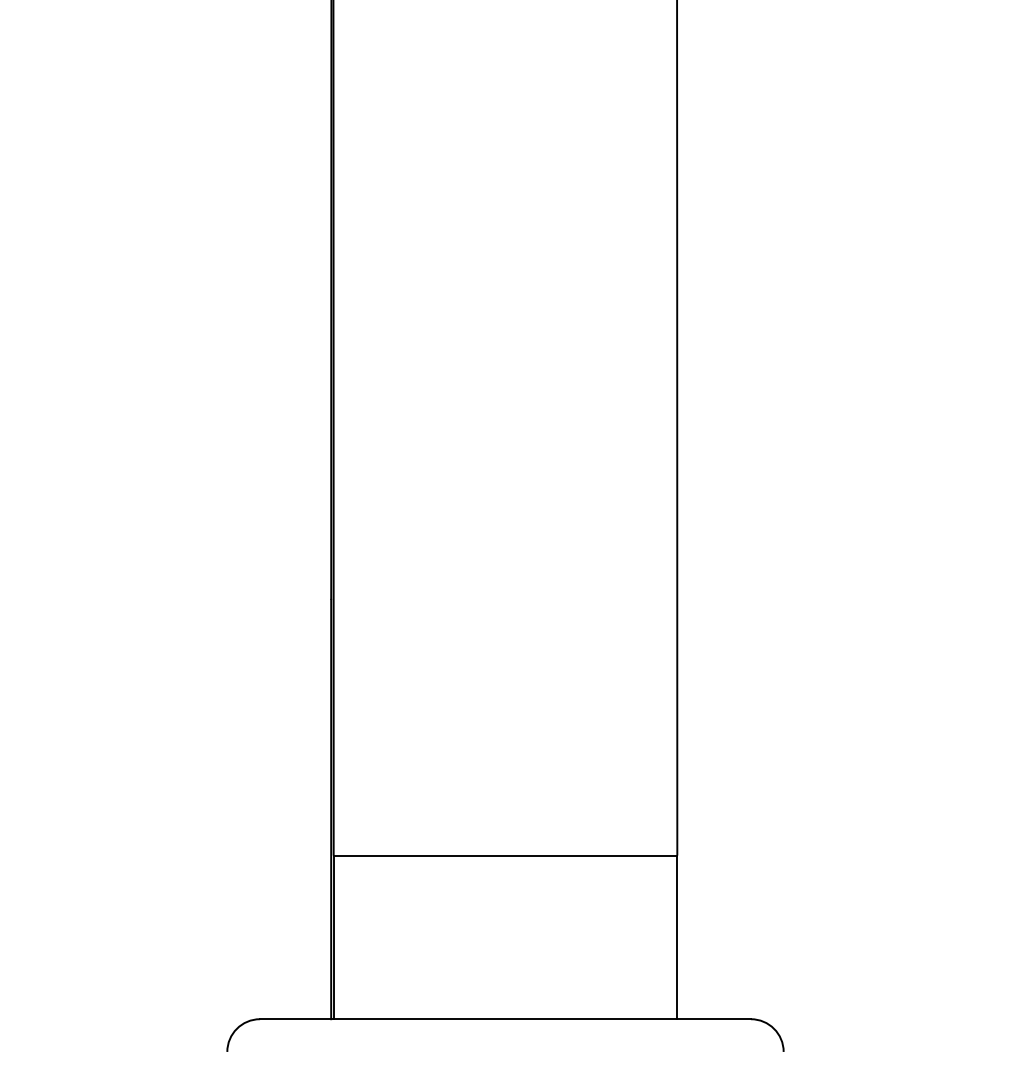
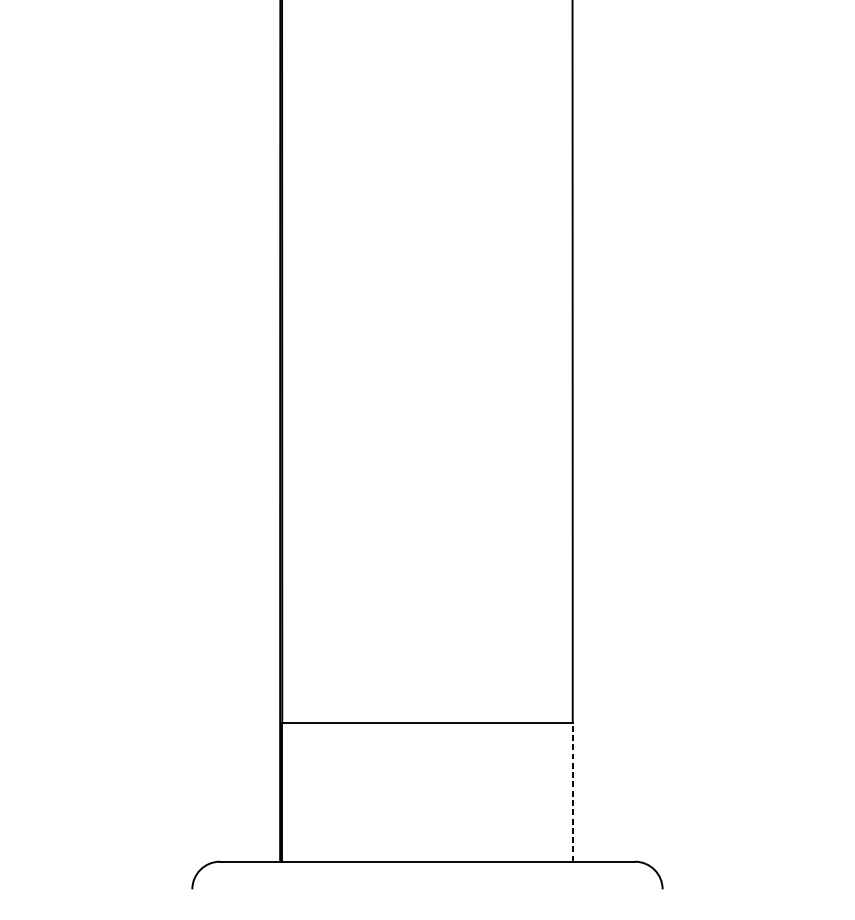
line: (677, 937) -> (572, 792), solid -> dashed

